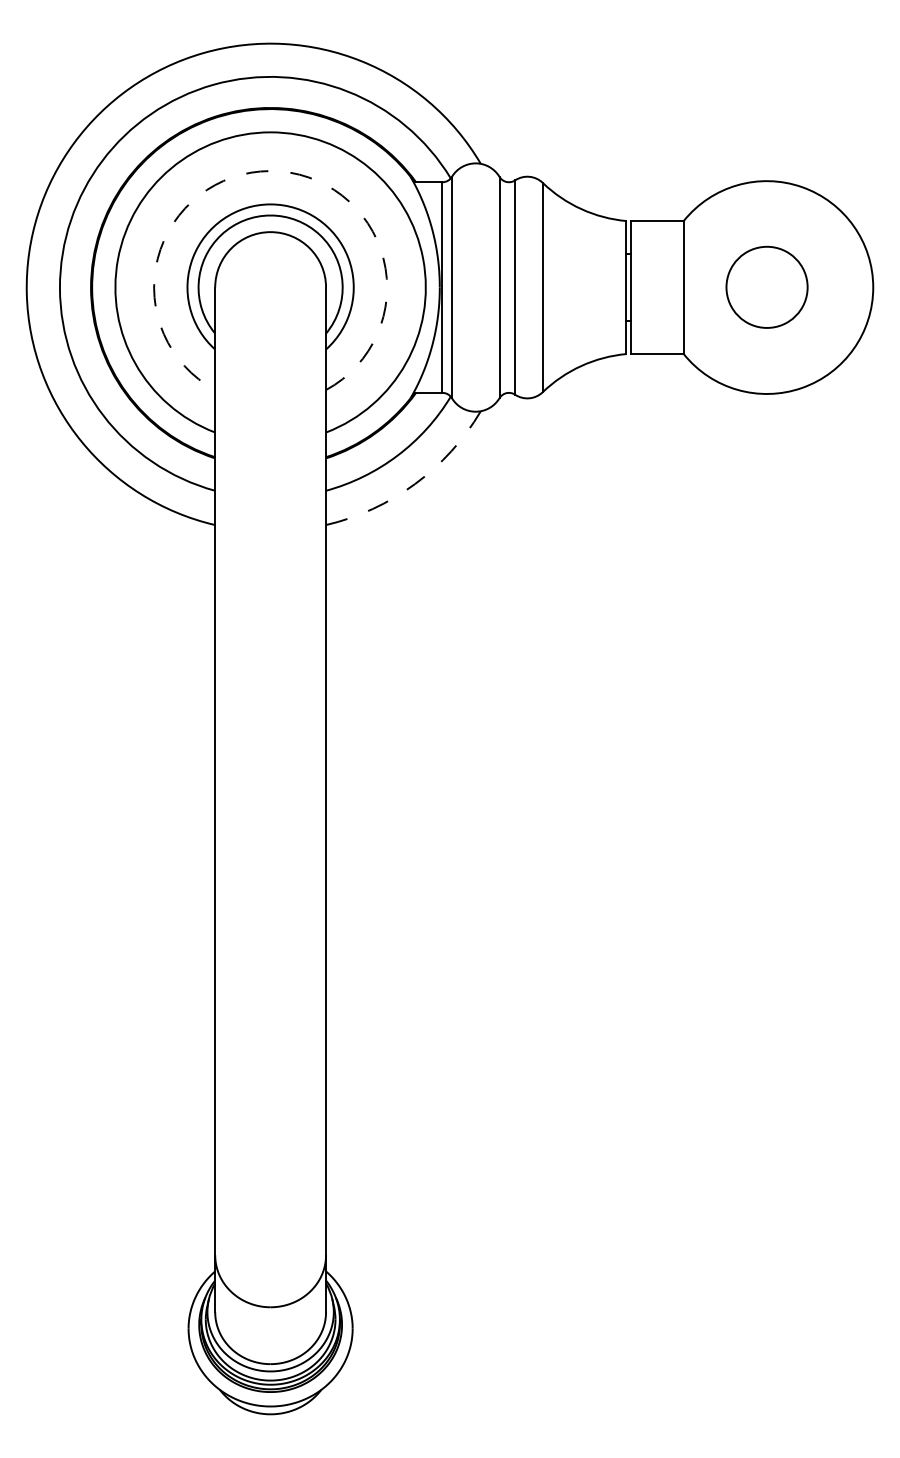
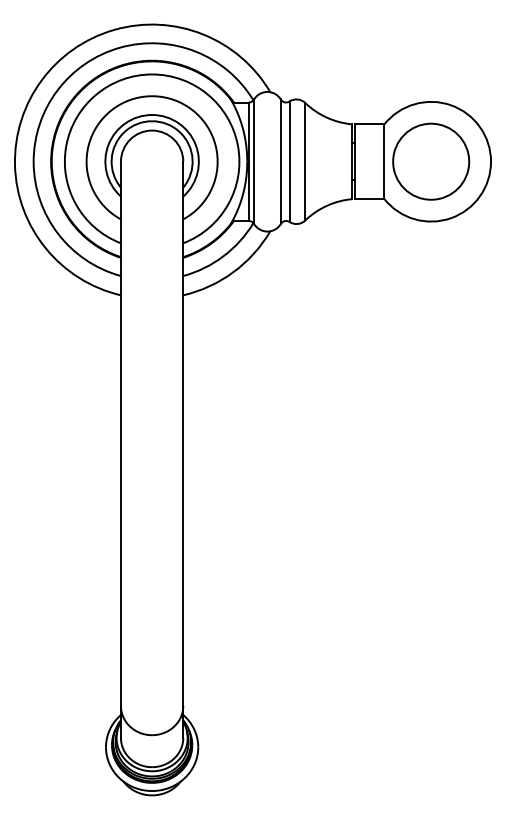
arc: (271, 171) -> (152, 96), dashed -> solid
circle: (767, 287) -> (431, 161), size x1.67
arc: (415, 484) -> (233, 272), dashed -> solid

